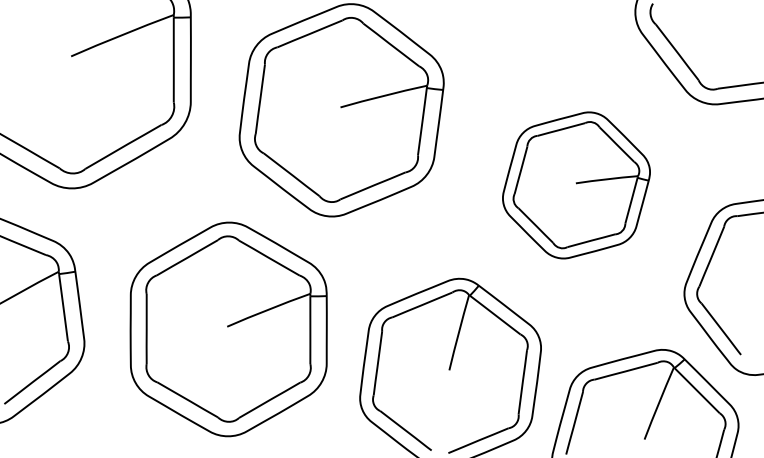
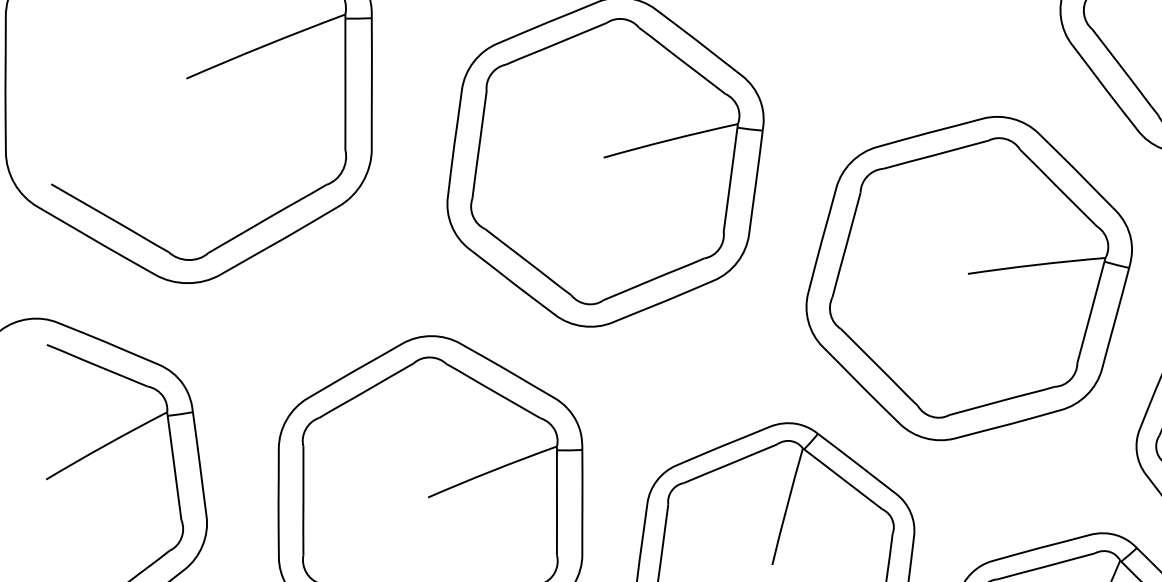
part: (576, 185) -> (969, 278), size x1.43

